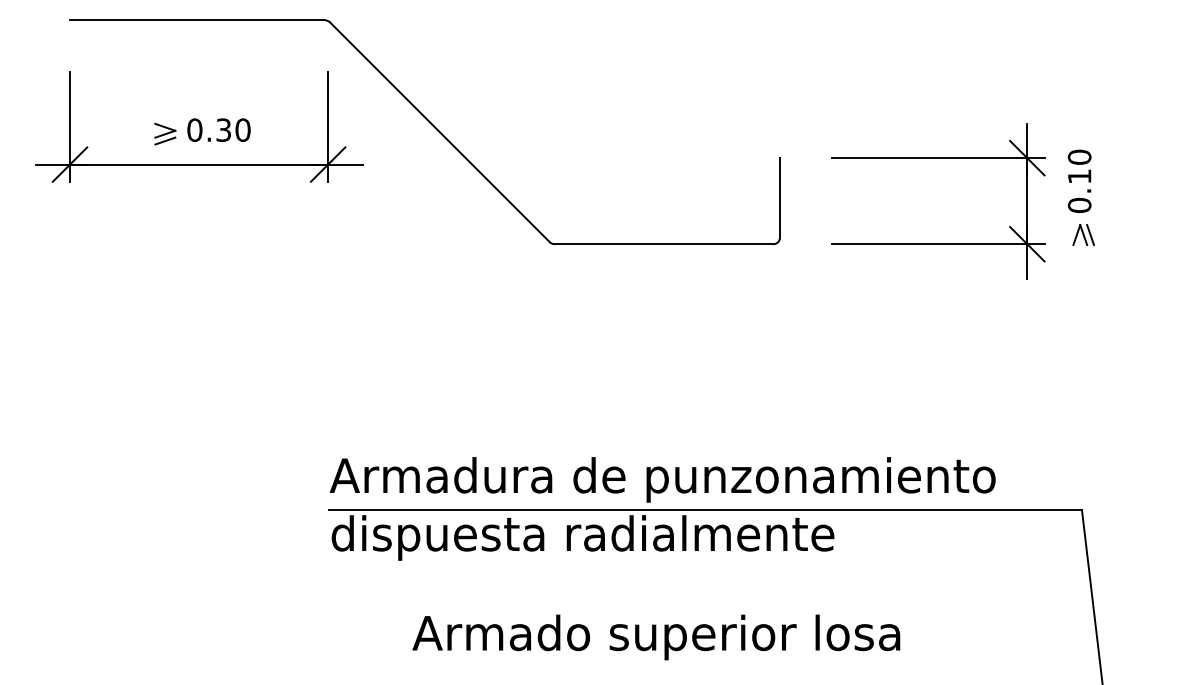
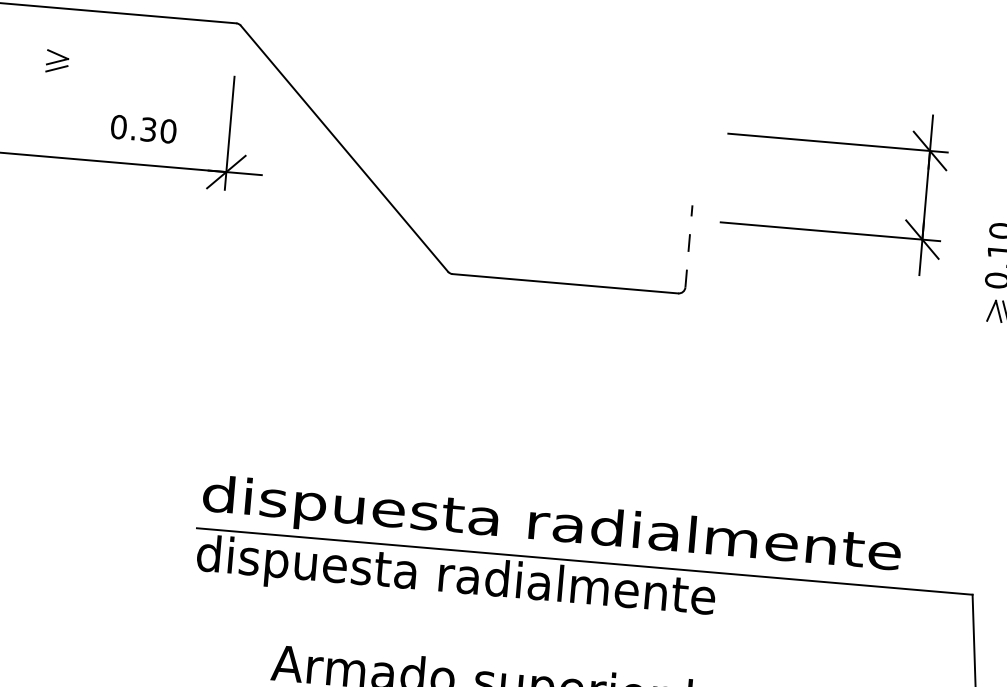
text: (218, 129) -> (143, 128), moved
part: (165, 134) -> (57, 62), moved
line: (779, 197) -> (688, 245), solid -> dashed
part: (938, 243) -> (830, 231), moved
text: (669, 479) -> (550, 526), Armadura de punzonamiento -> dispuesta radialmente

